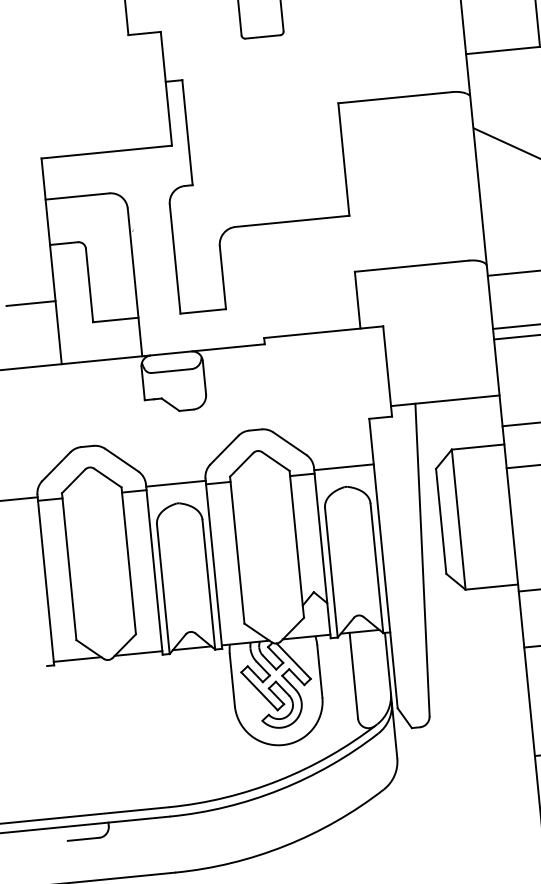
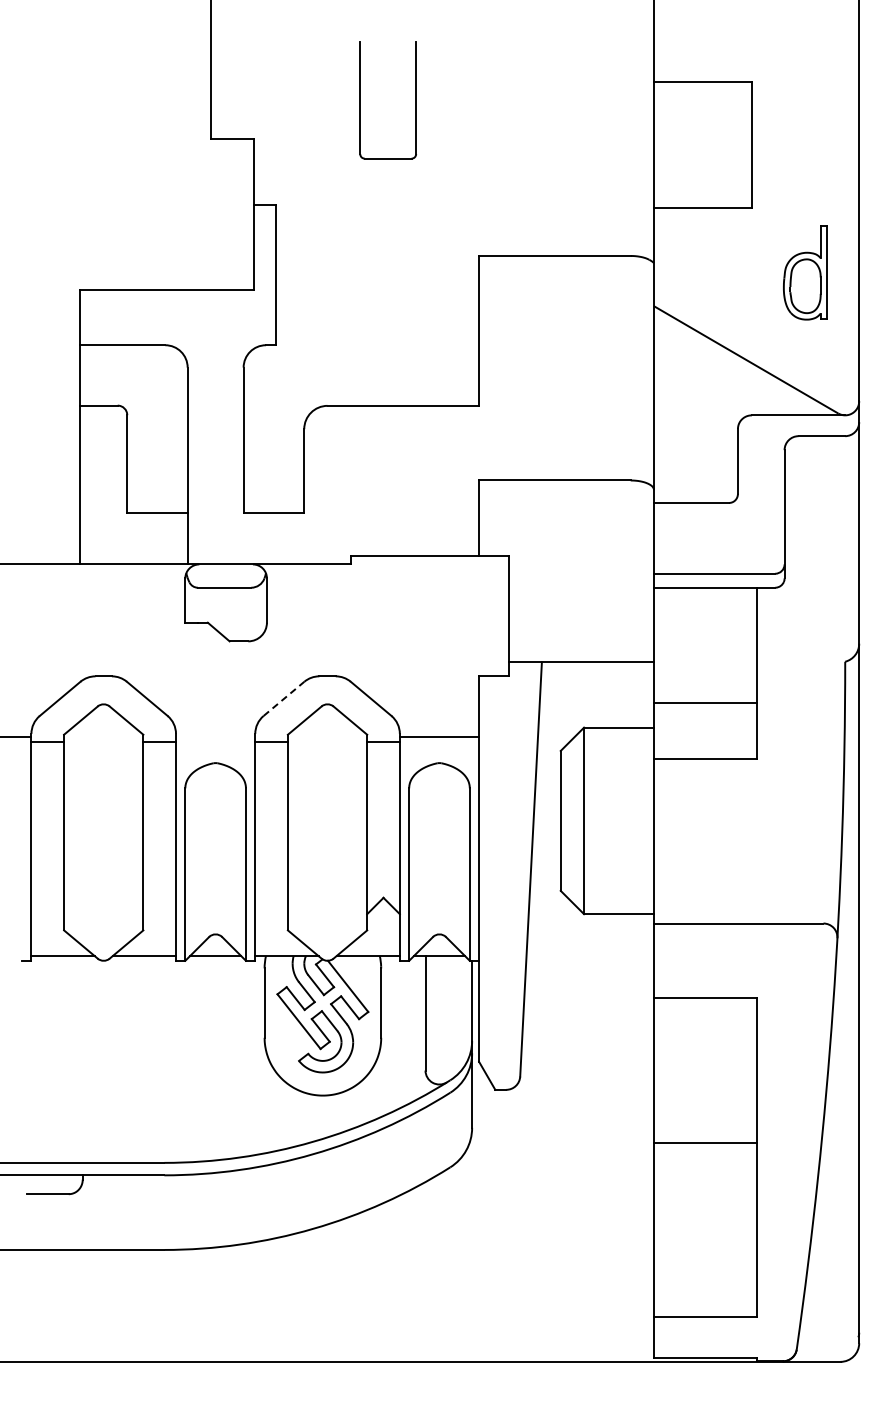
line: (30, 303) -> (47, 480), removed
line: (224, 449) -> (283, 698), solid -> dashed
line: (175, 483) -> (215, 736), removed

